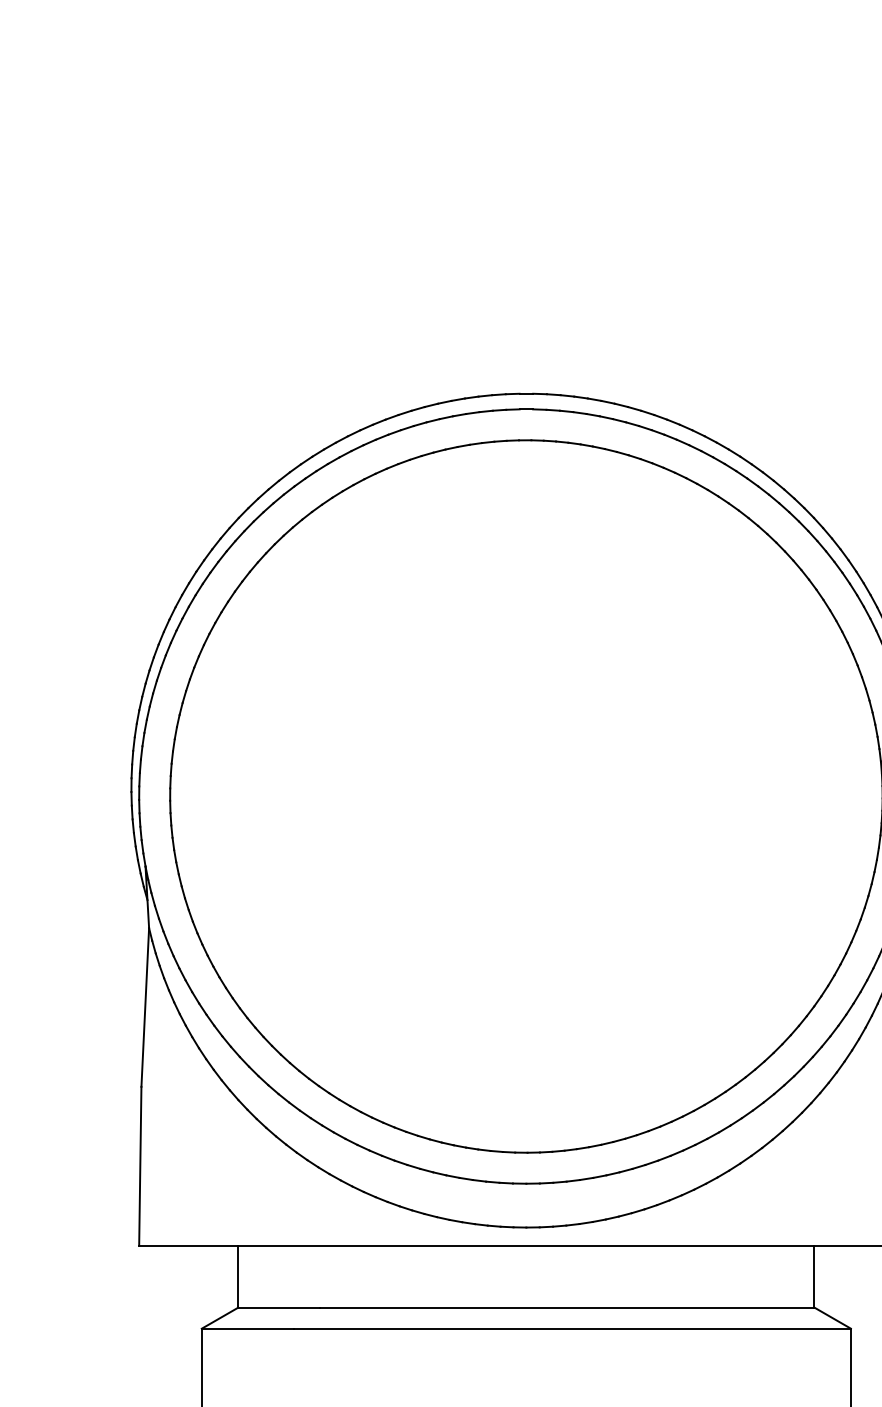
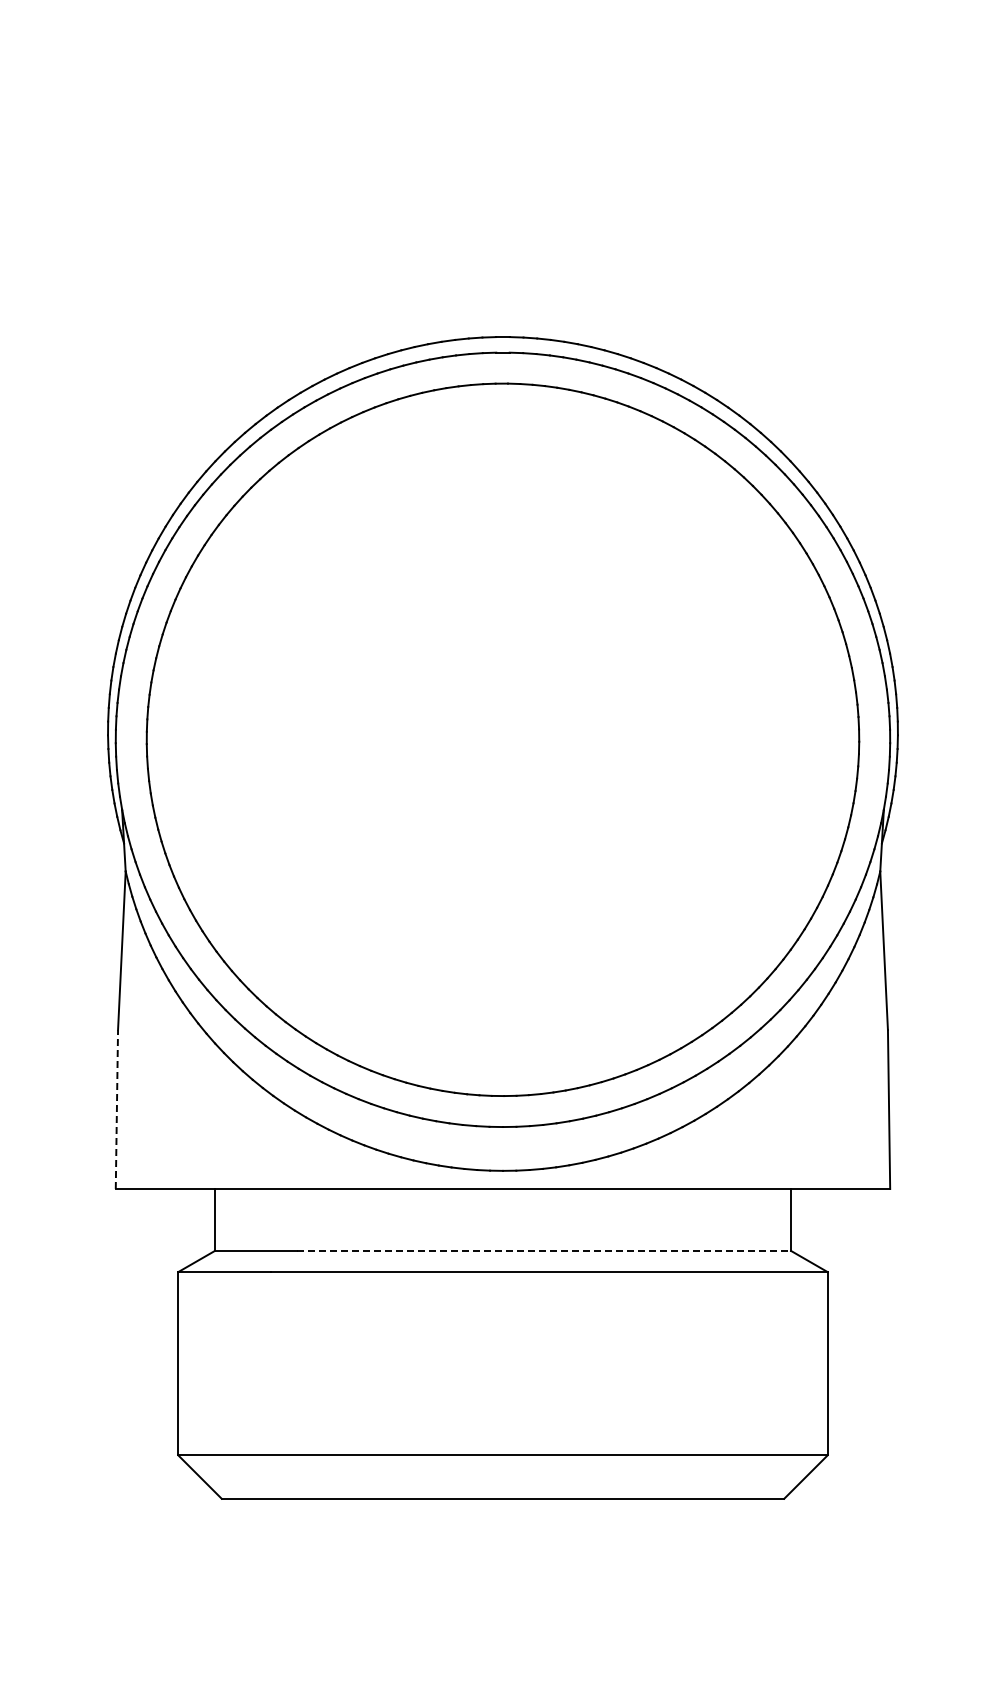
line: (139, 1166) -> (116, 1109), solid -> dashed
line: (567, 1307) -> (544, 1250), solid -> dashed

